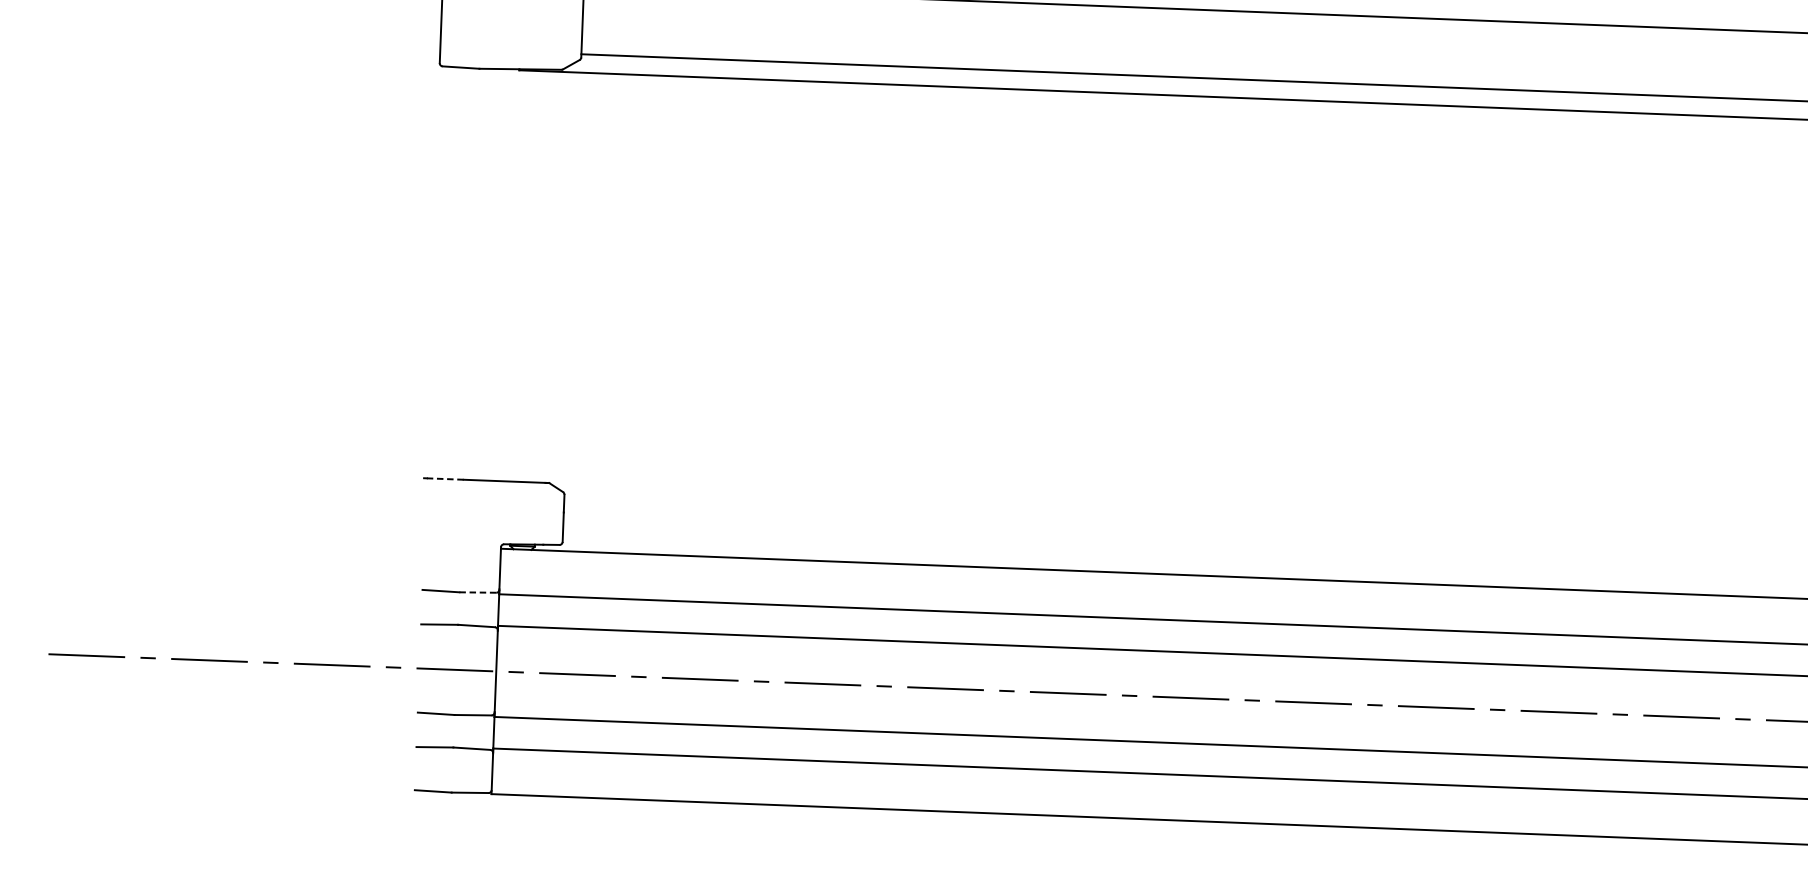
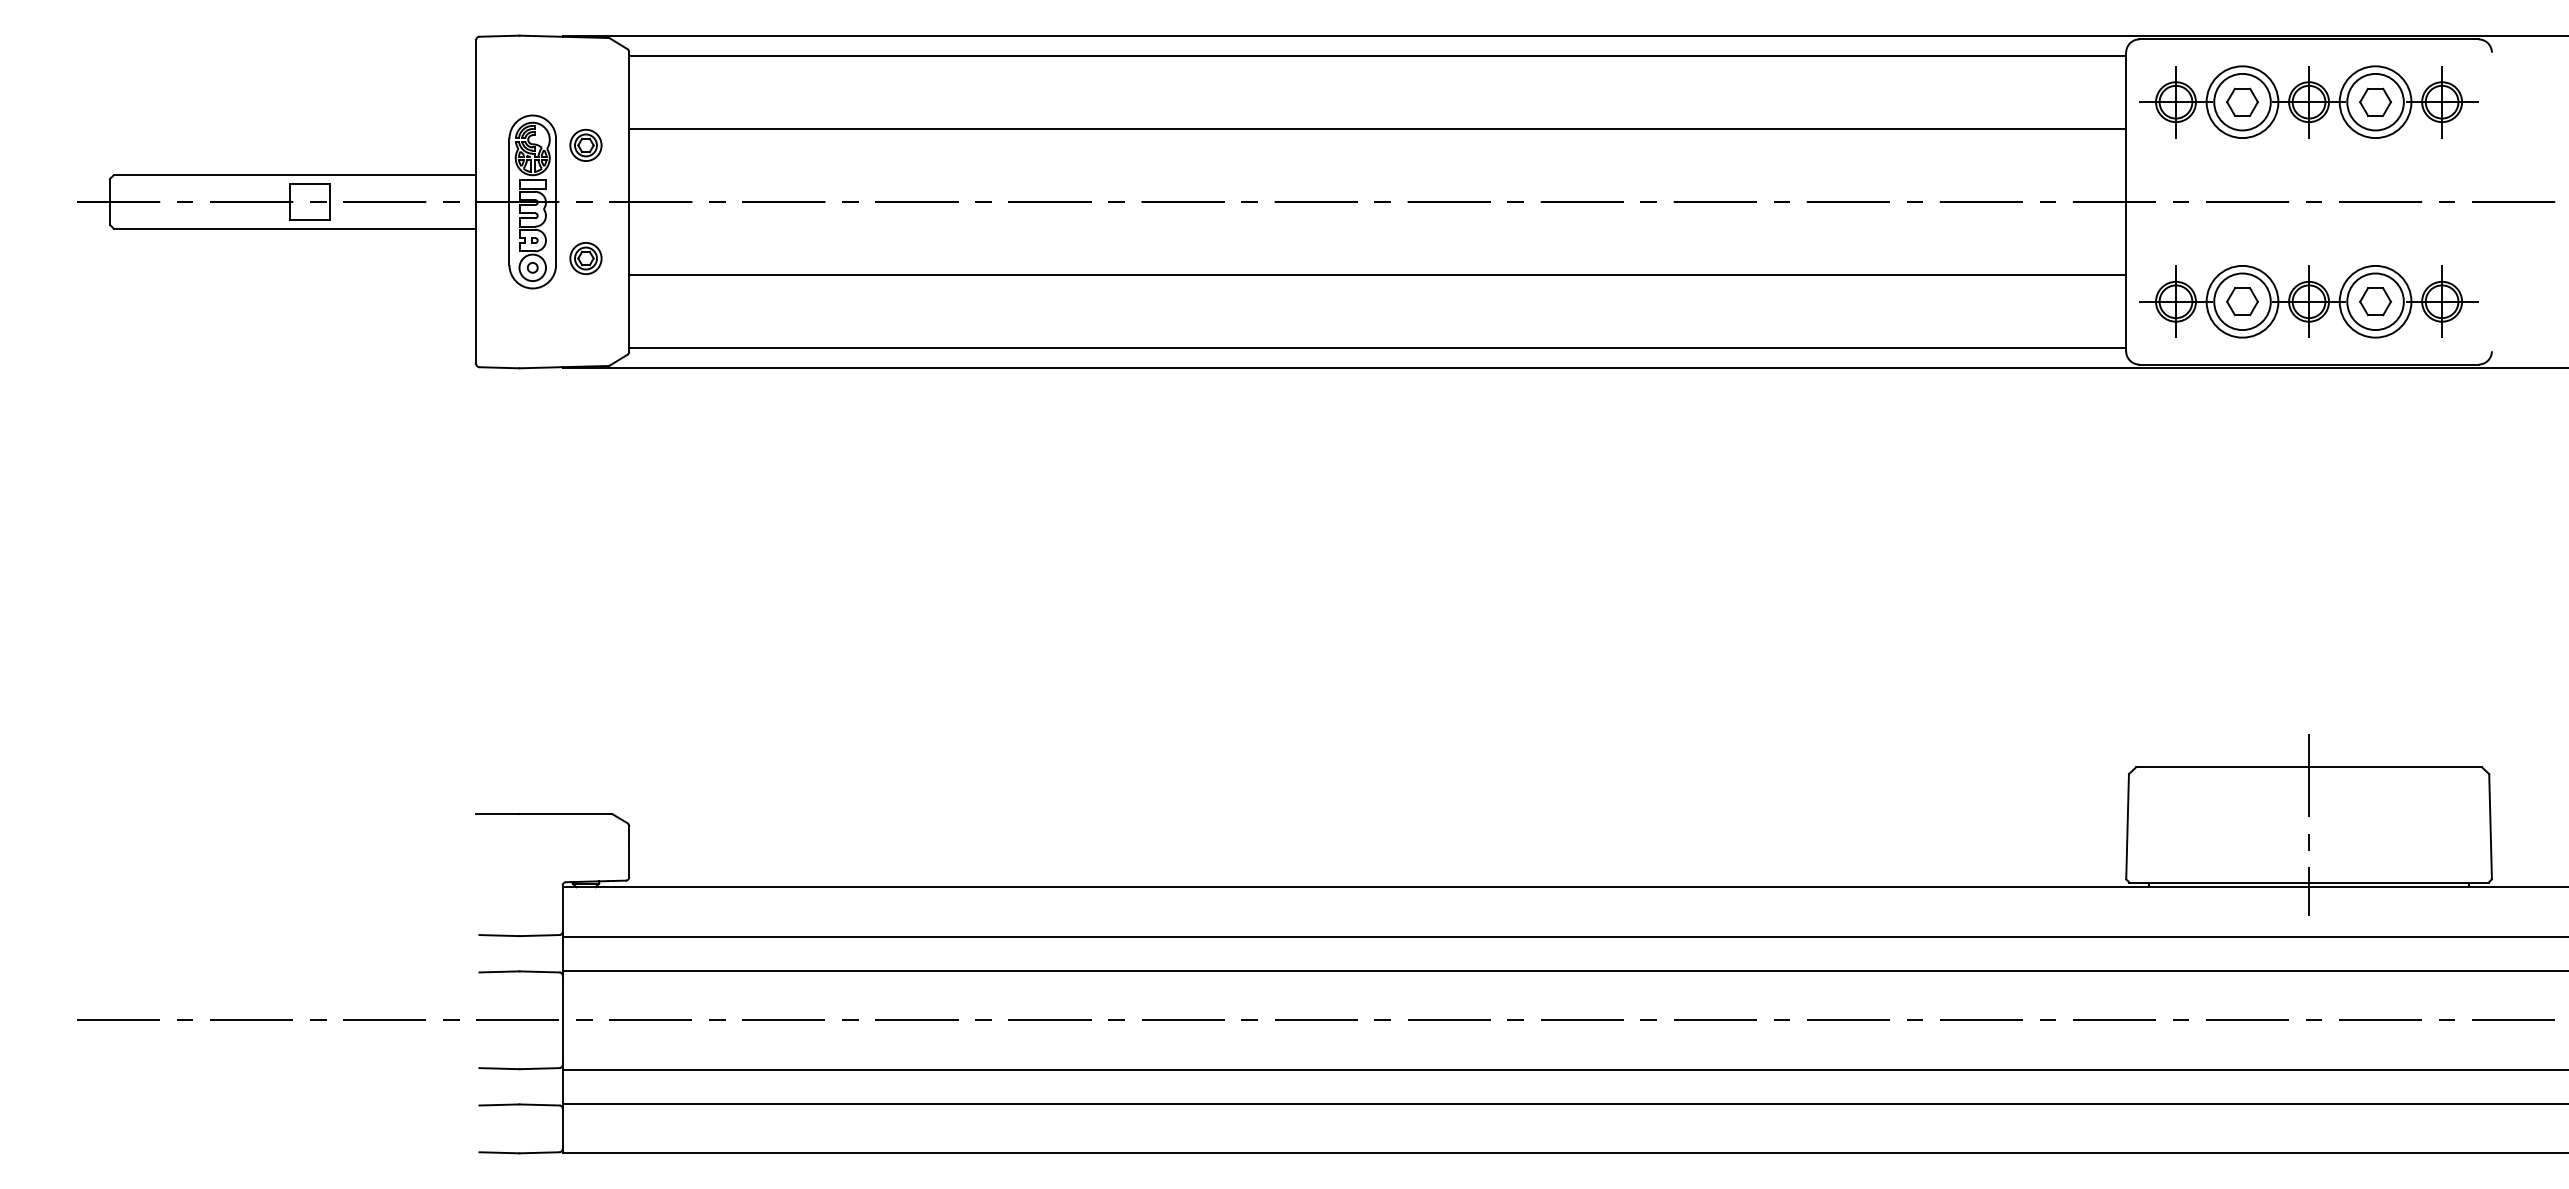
line: (445, 479) -> (499, 814), dashed -> solid
line: (477, 592) -> (539, 935), dashed -> solid

